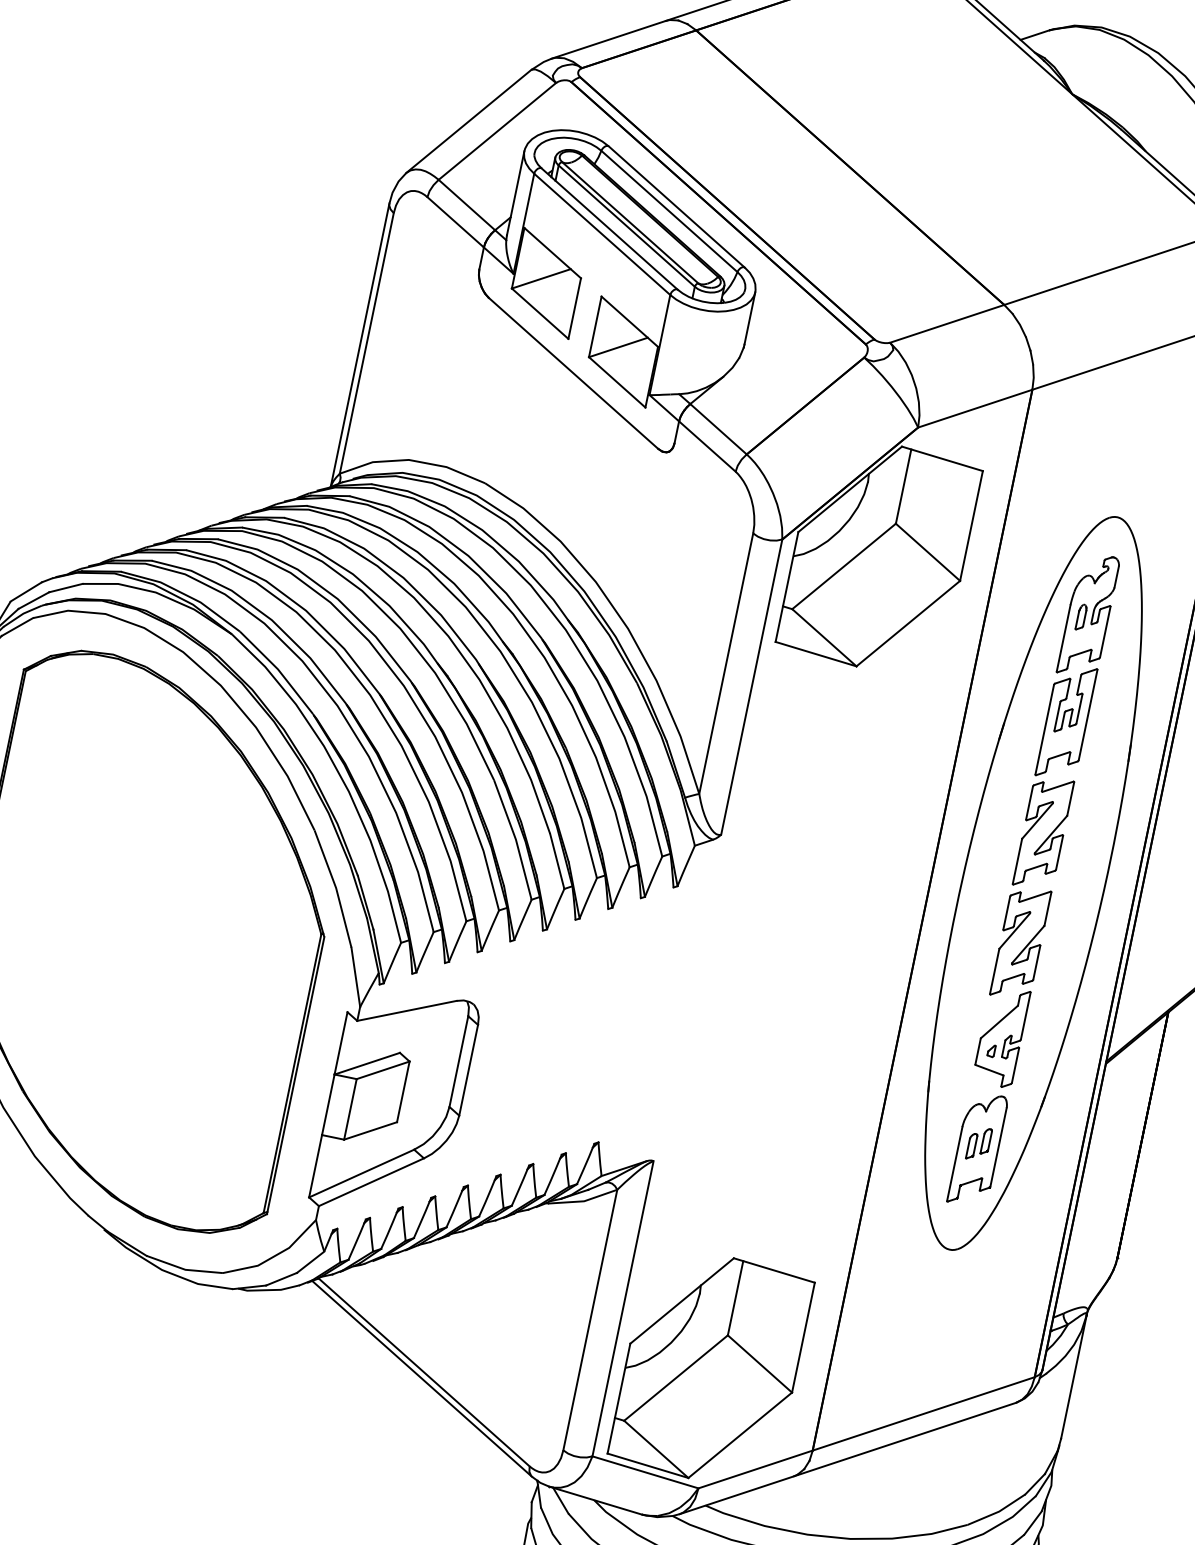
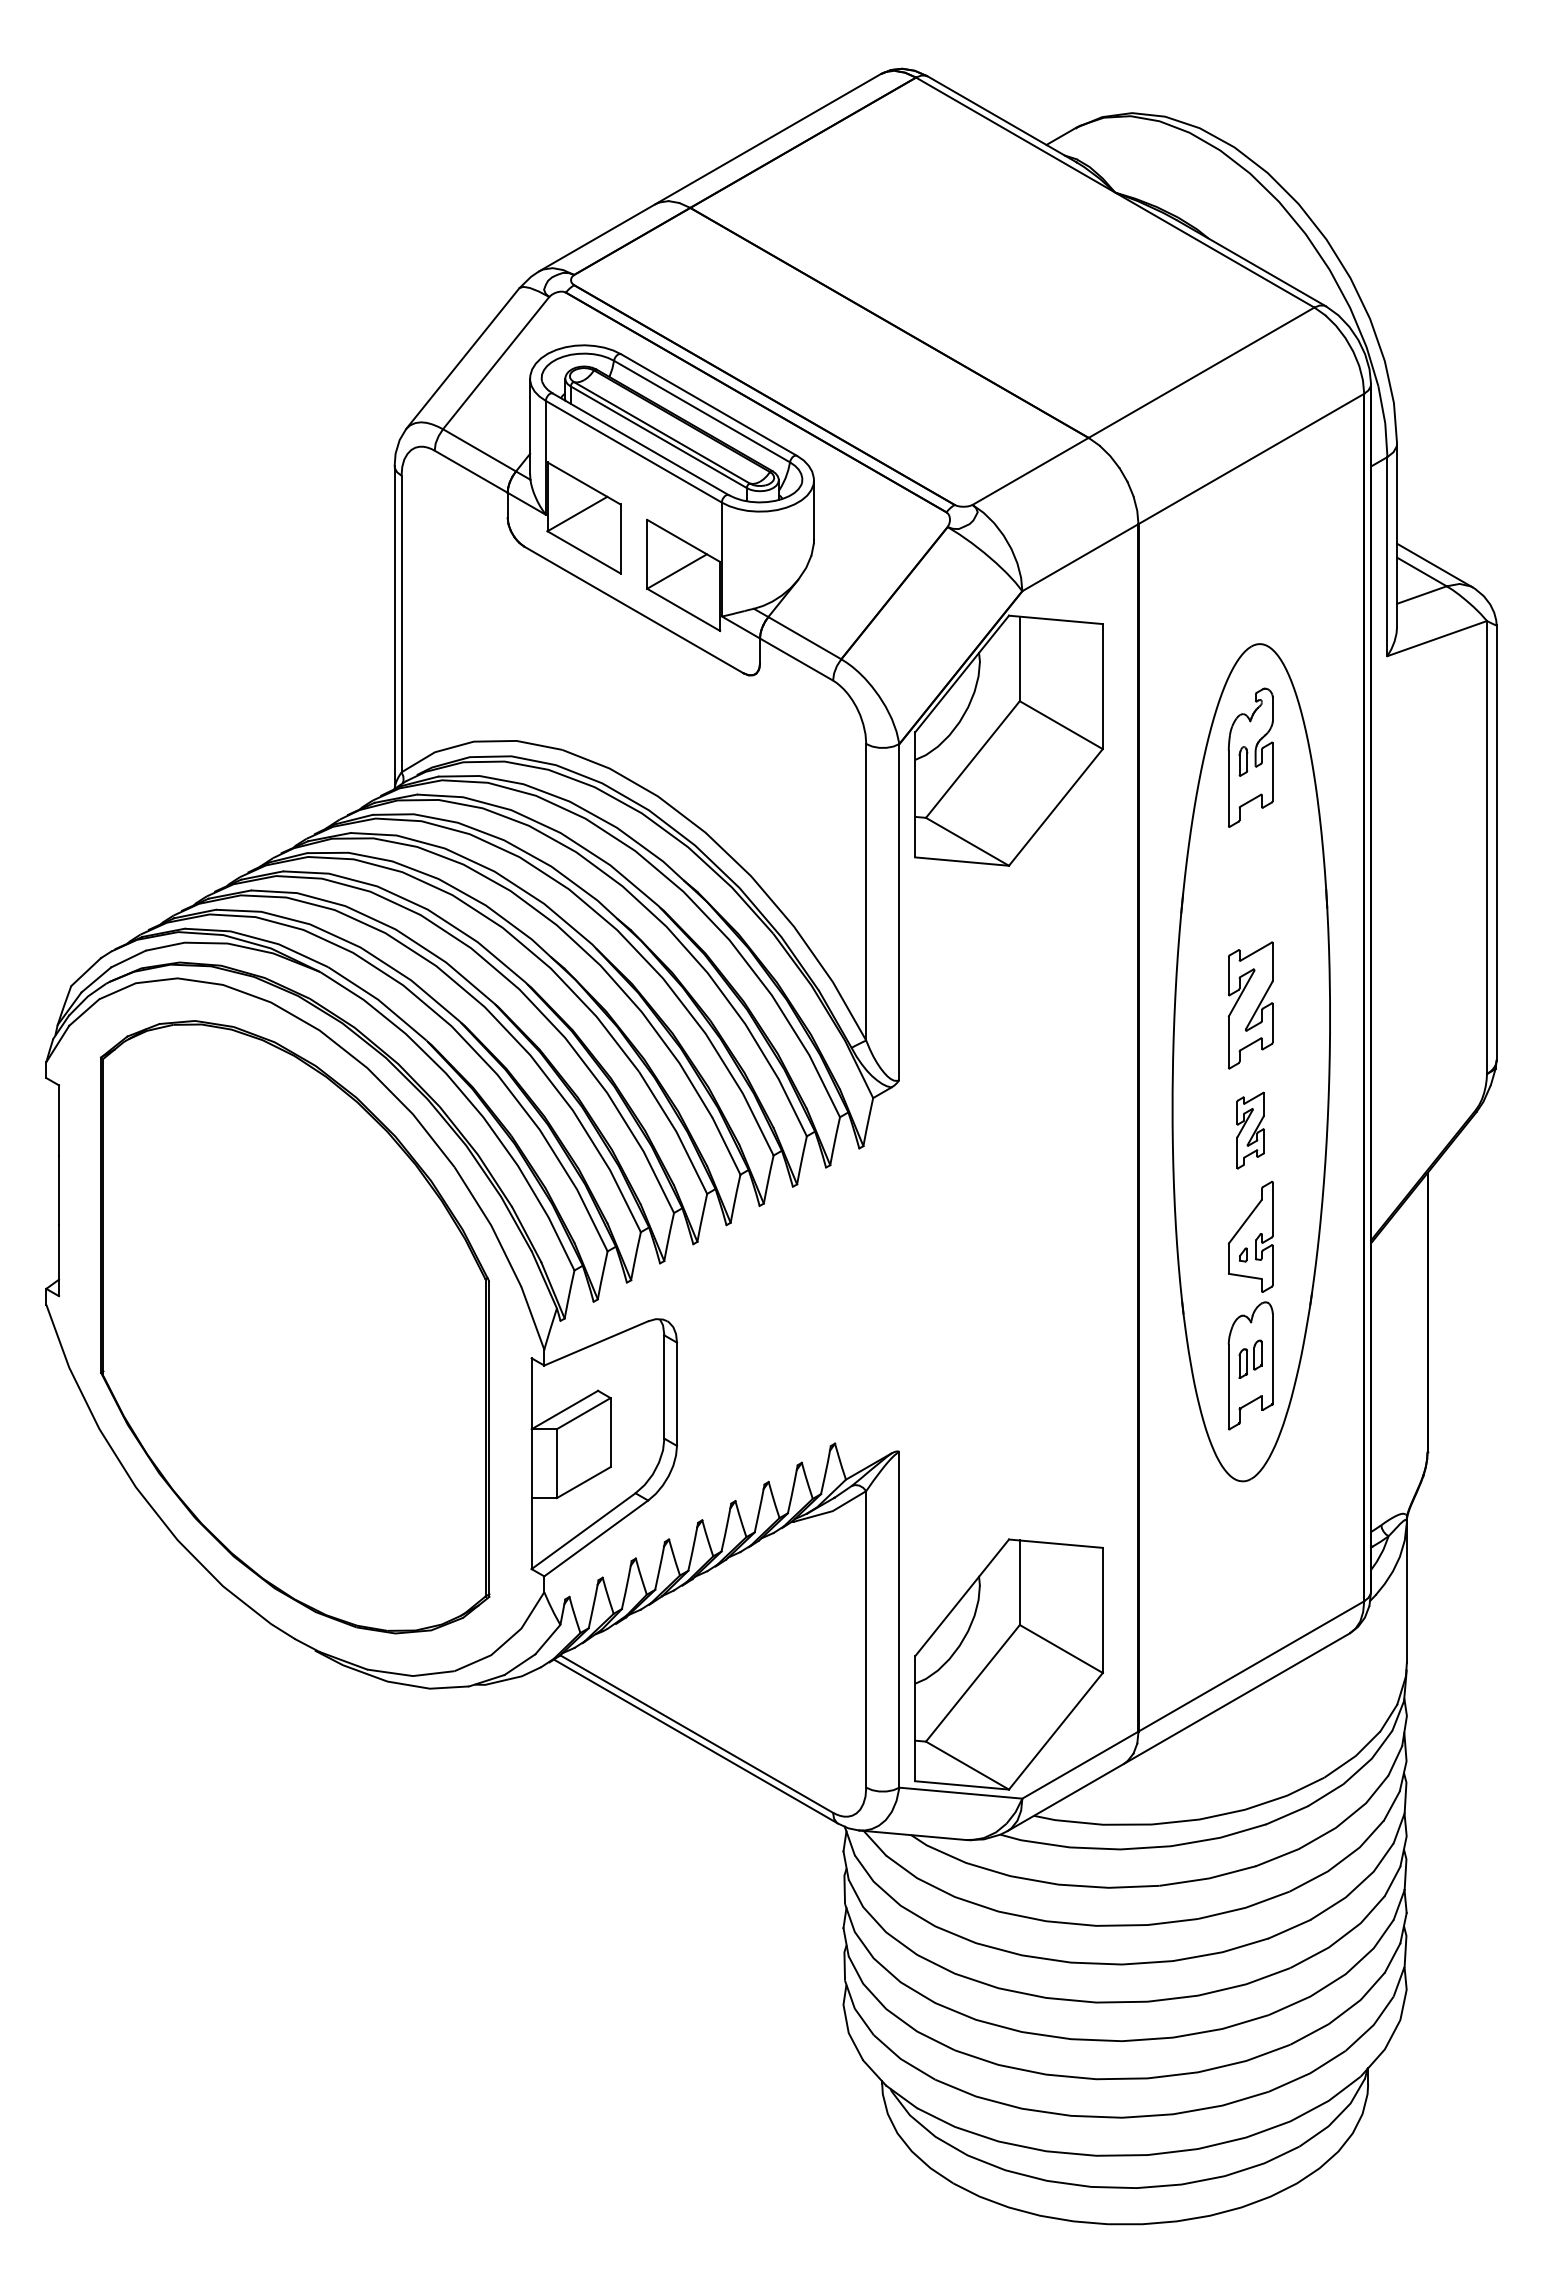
part: (1066, 721) -> (1250, 878), removed
part: (1020, 942) -> (1250, 1130), size x0.6

